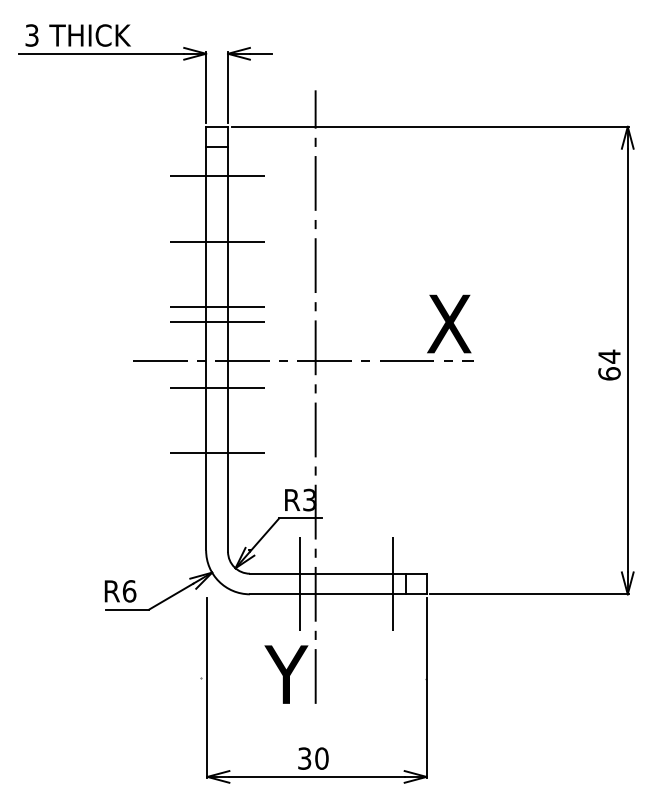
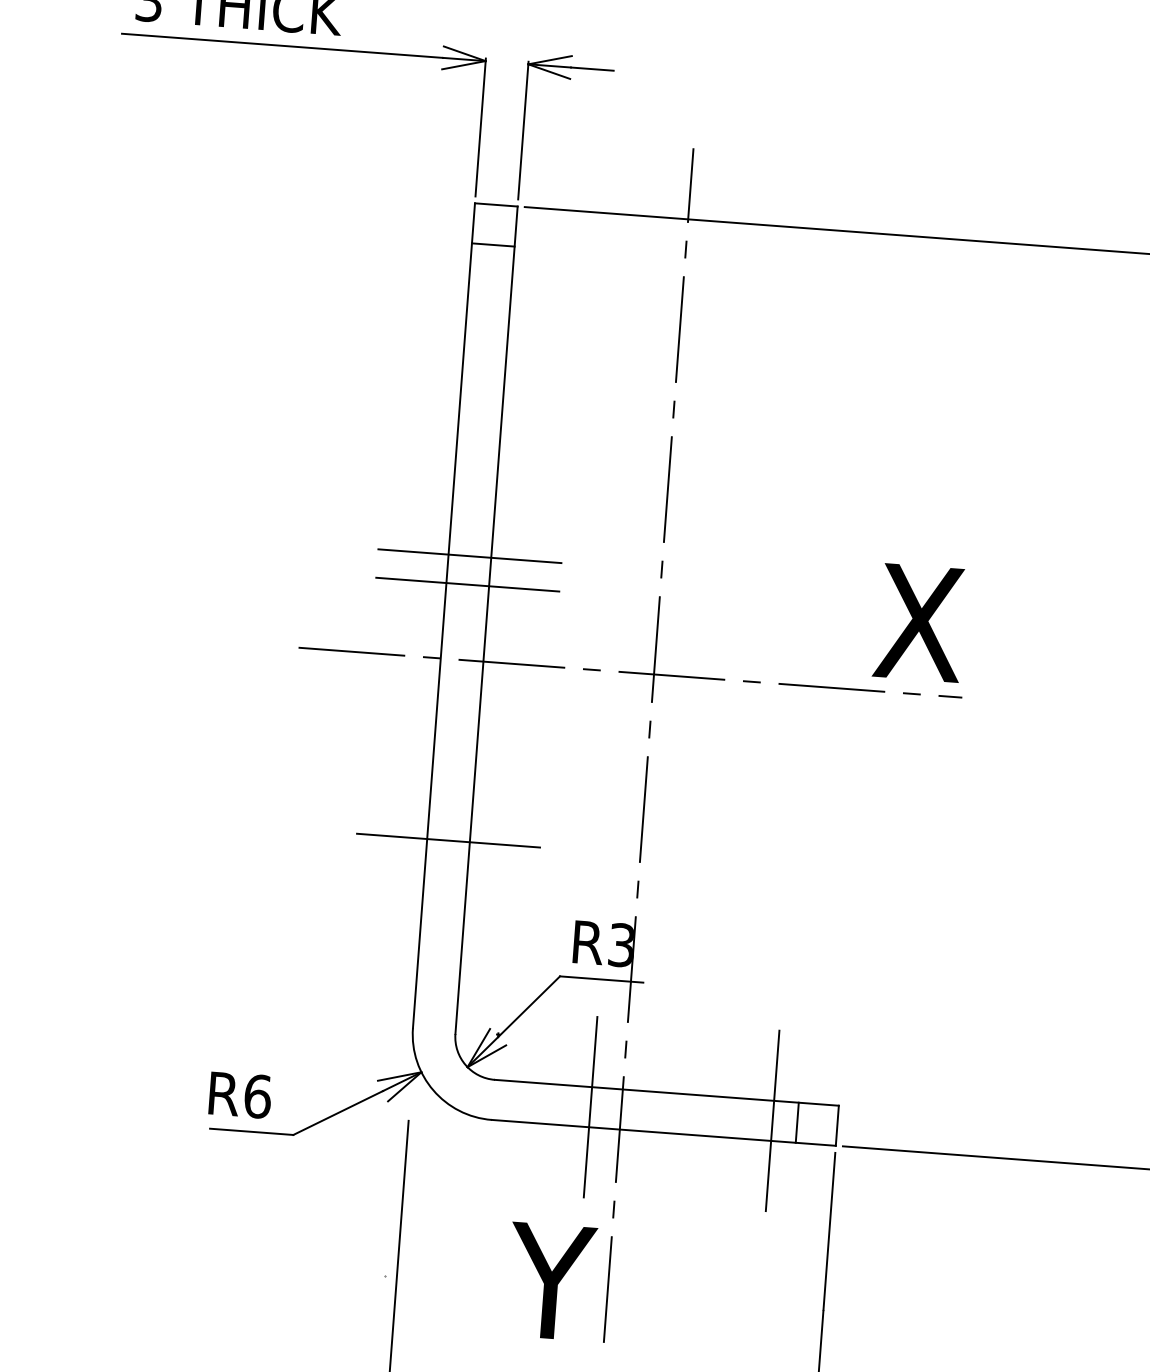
line: (216, 175) -> (488, 299), removed
line: (216, 241) -> (478, 428), removed
line: (216, 387) -> (457, 712), removed

